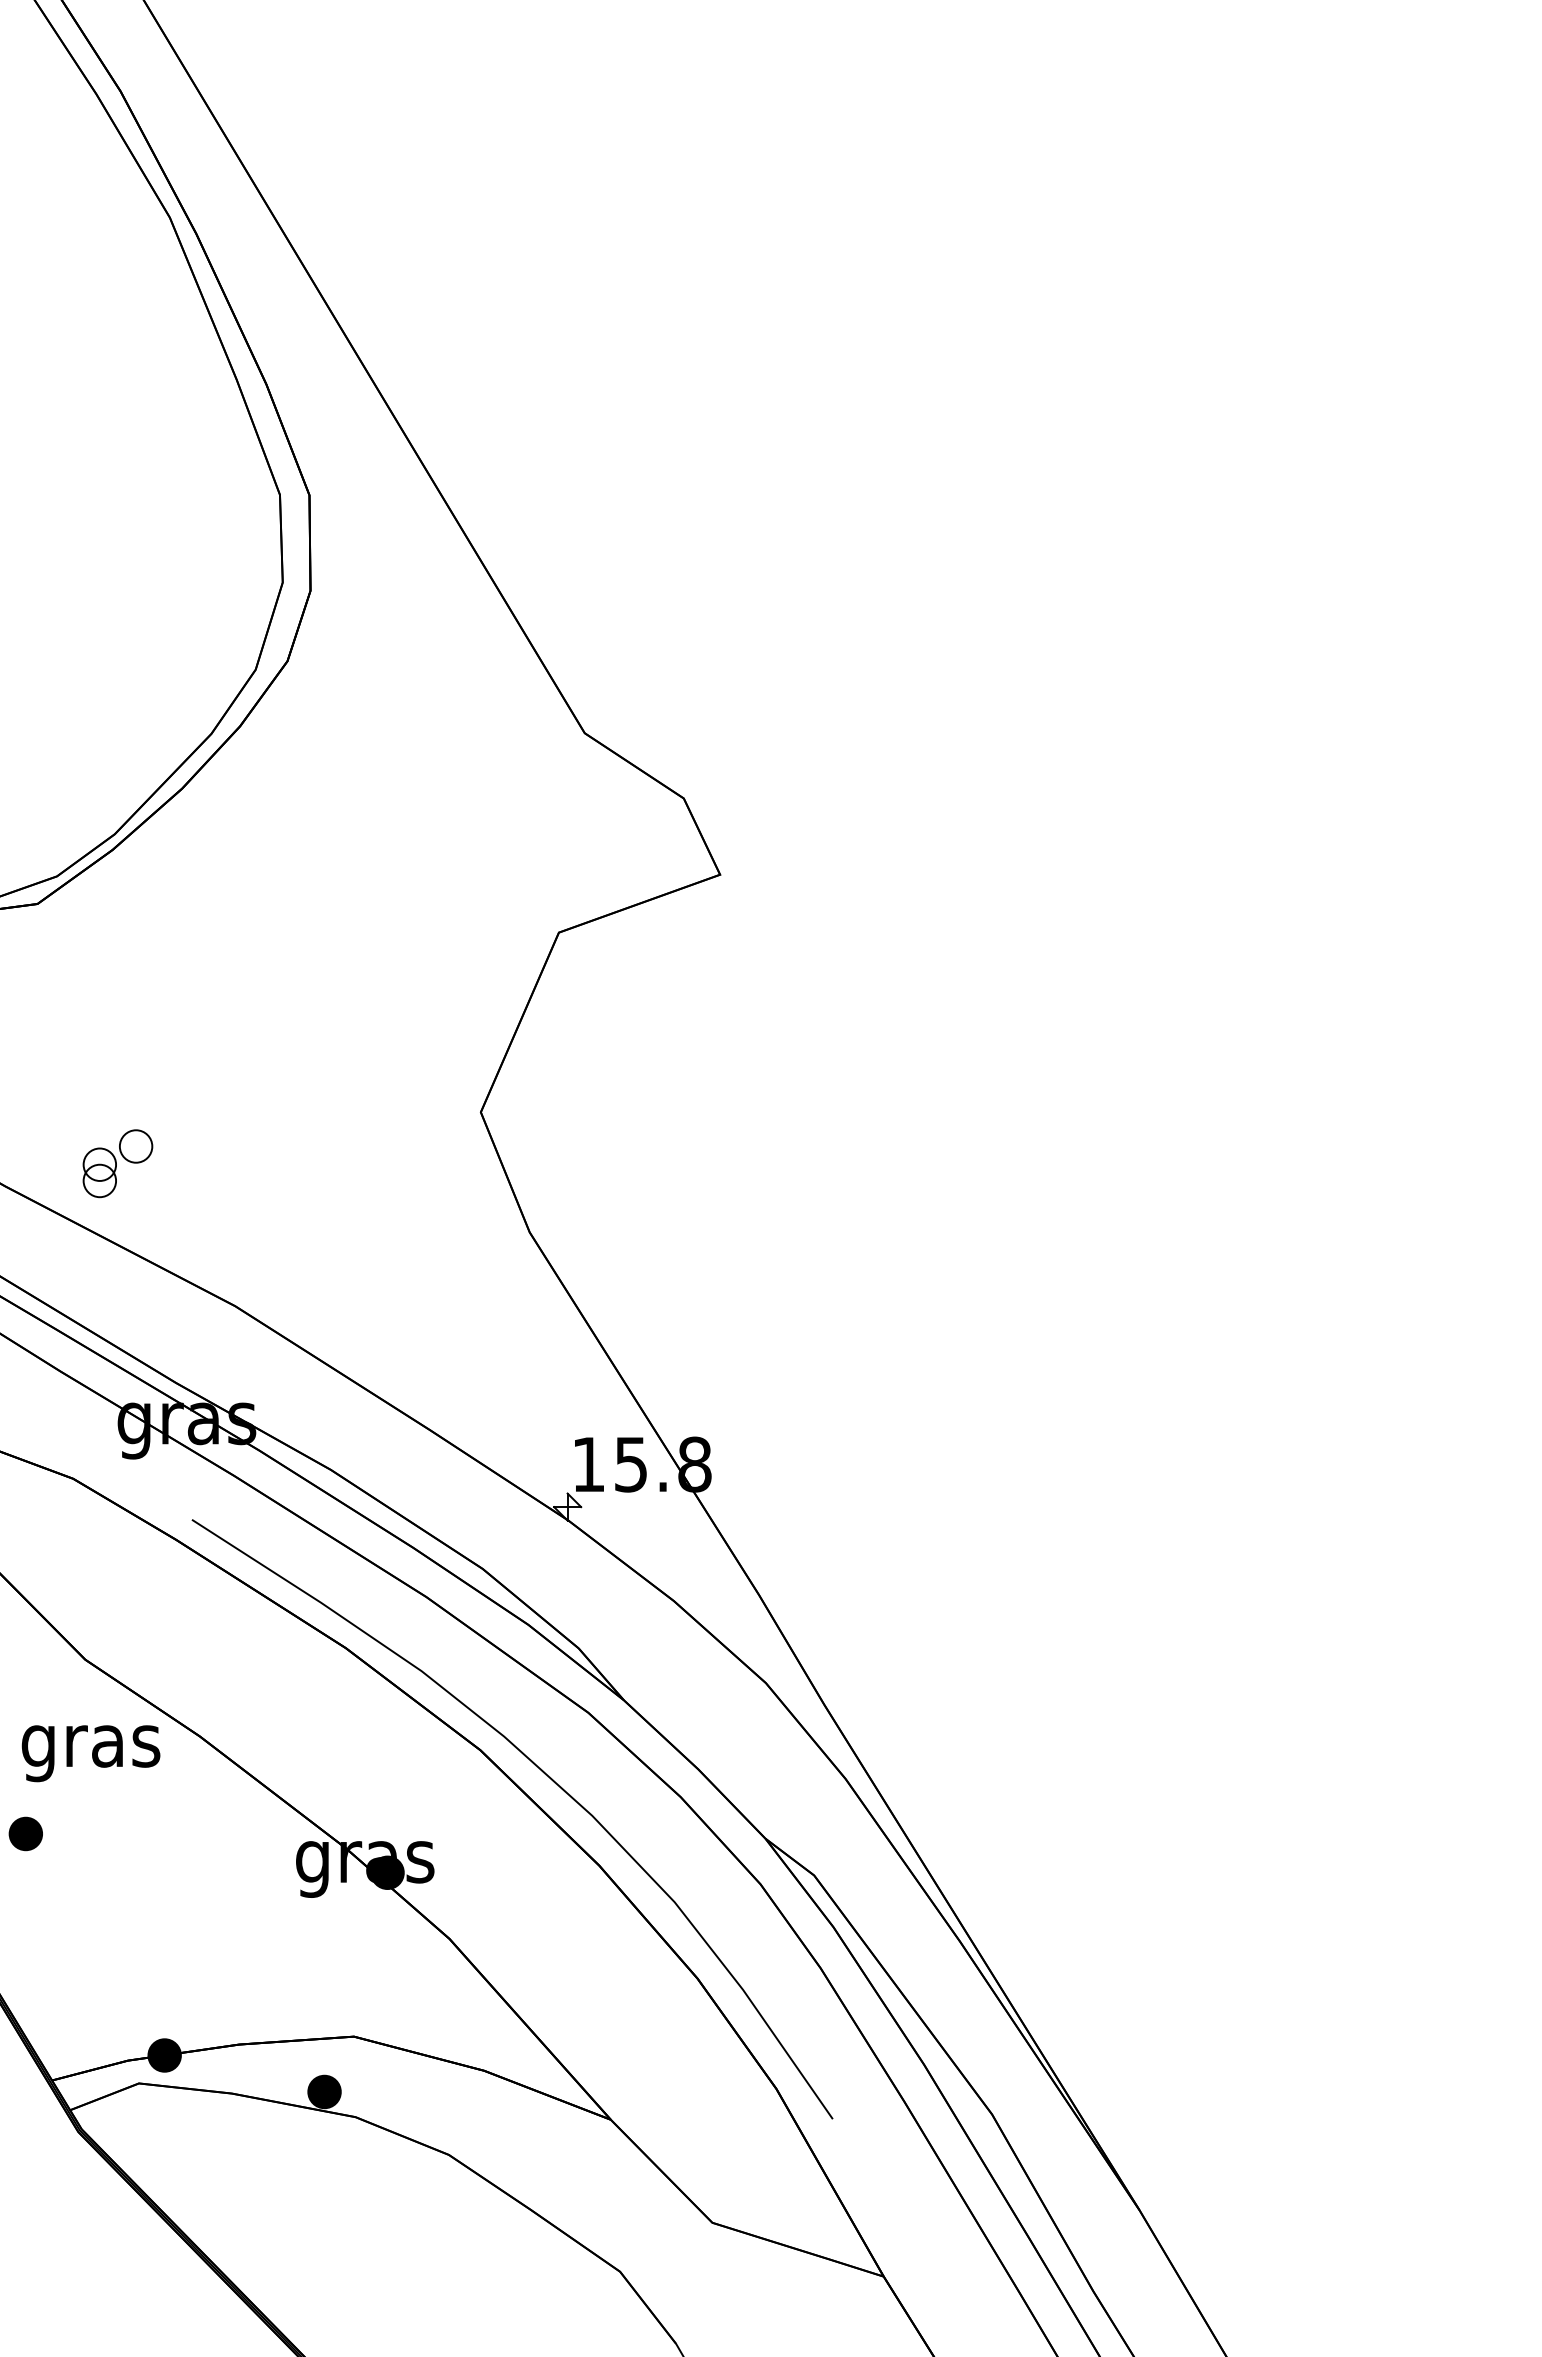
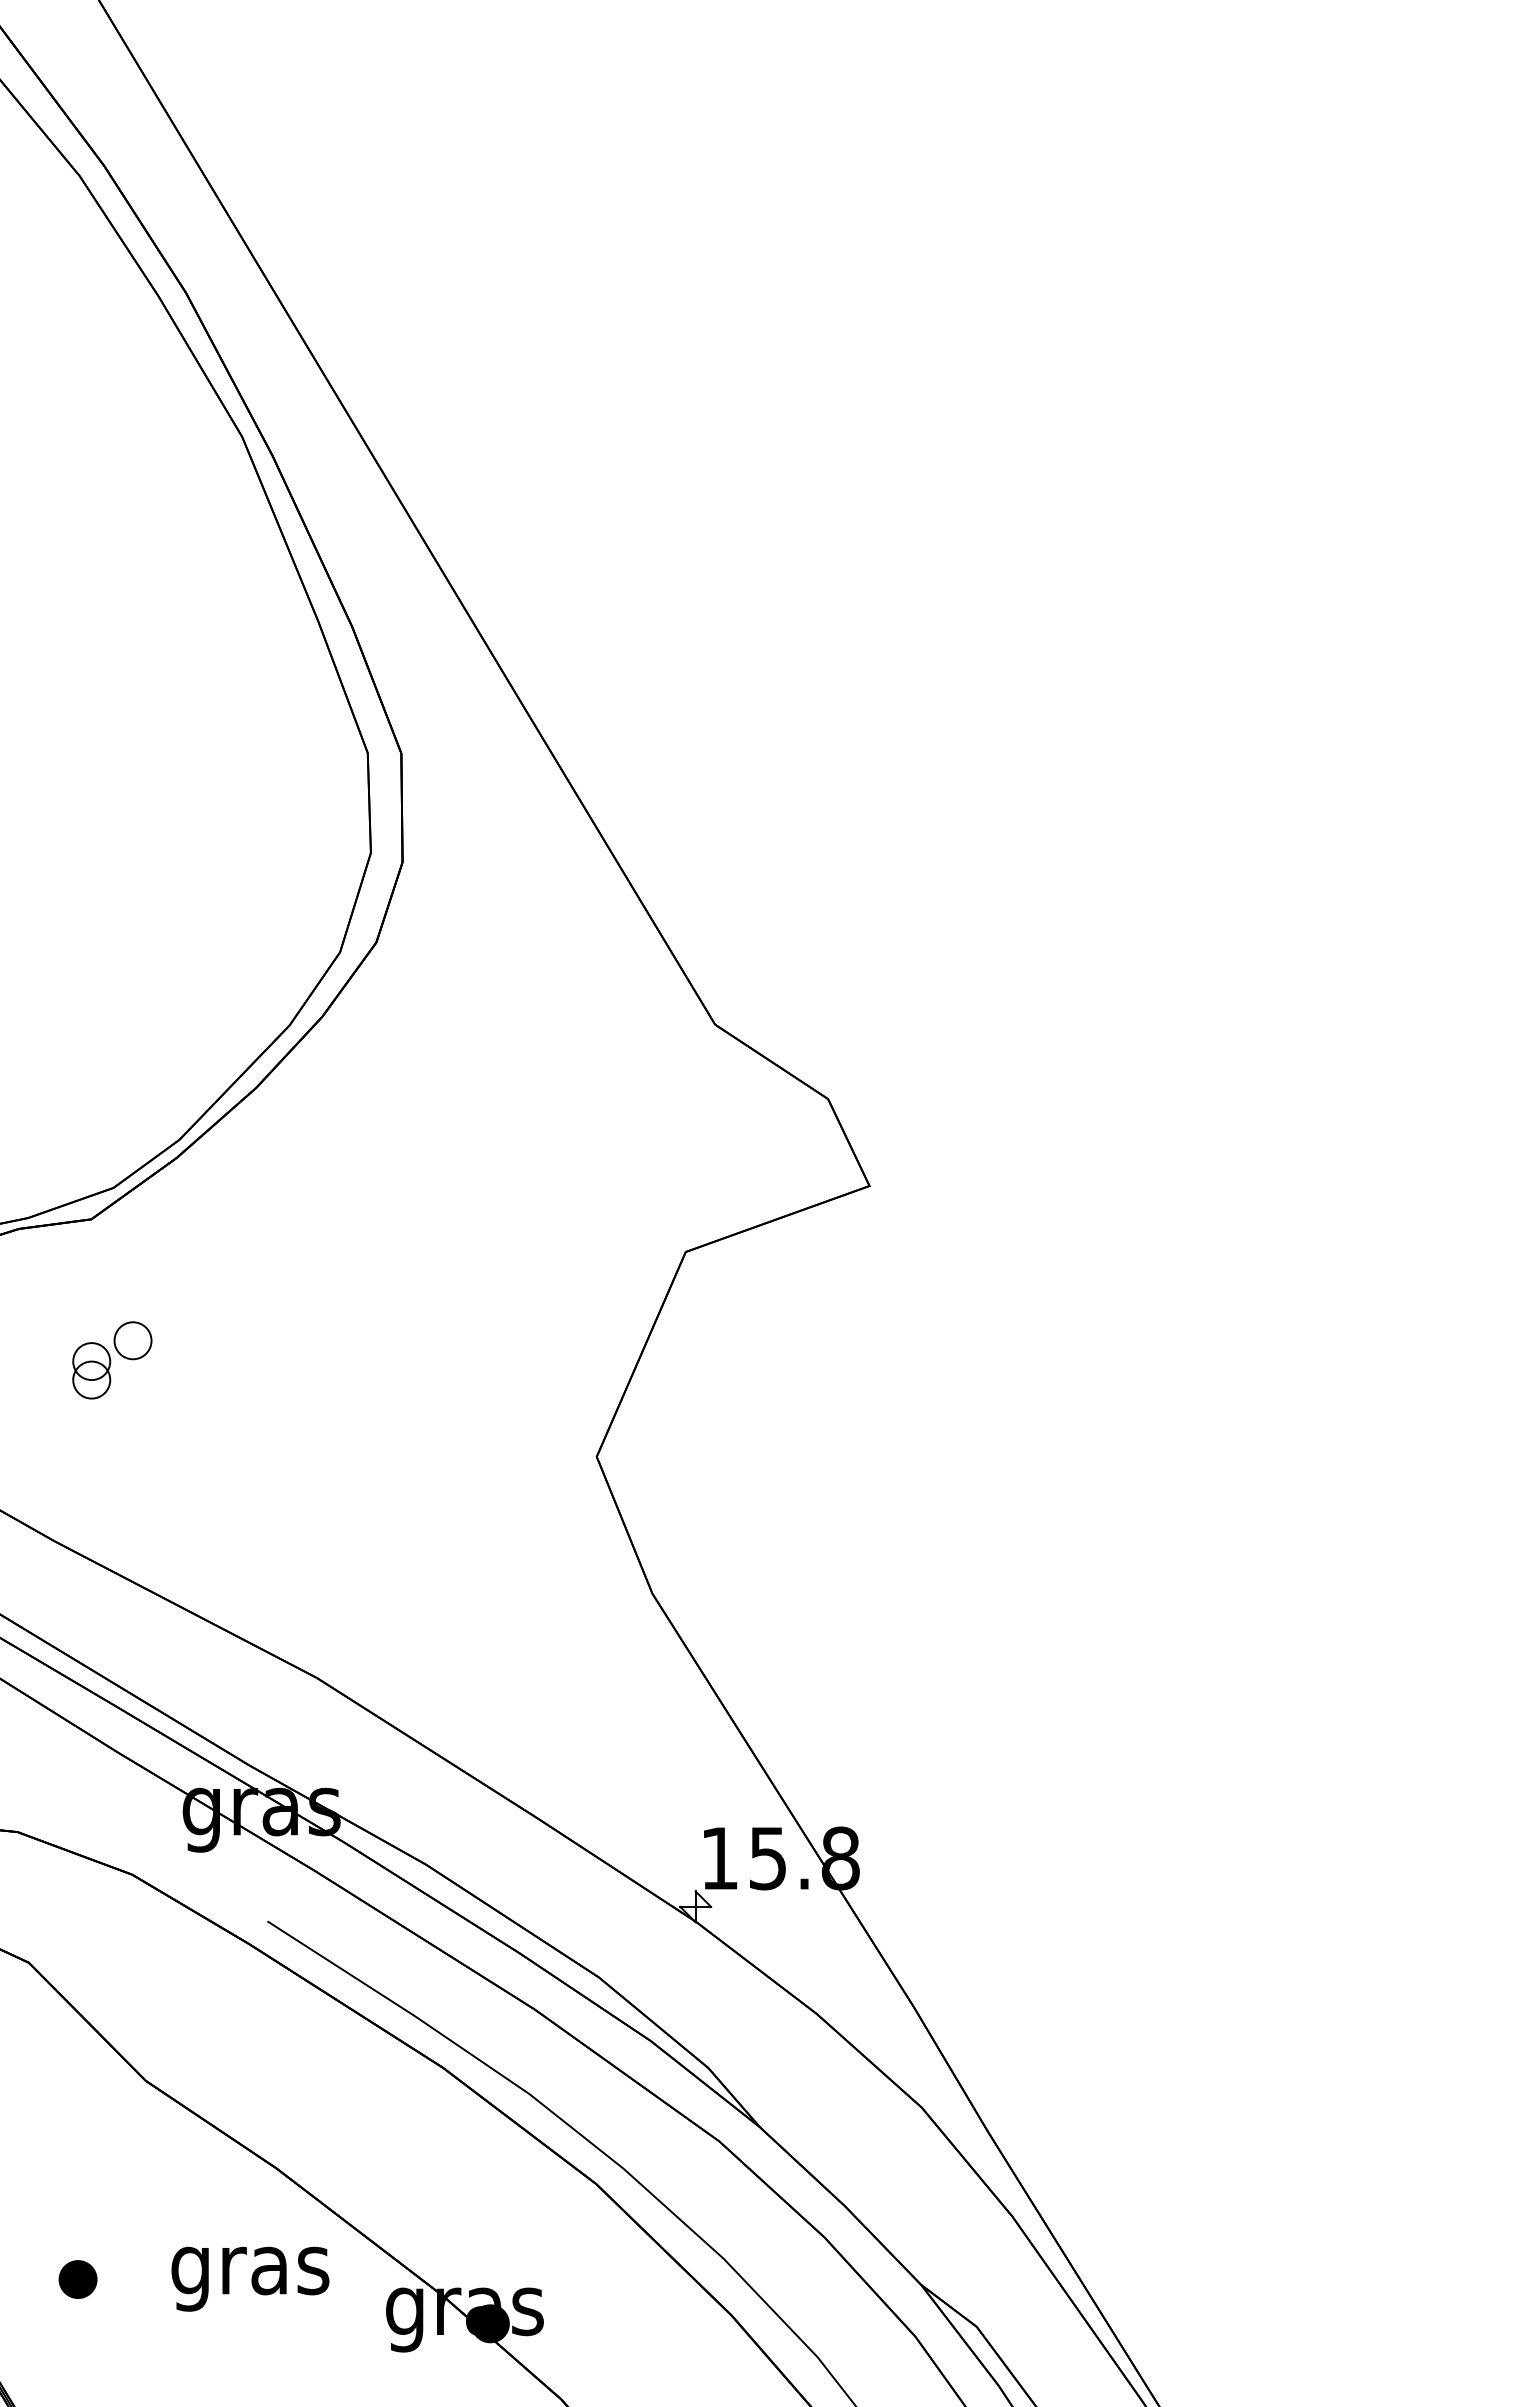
part: (117, 1163) -> (111, 1360), moved
text: (90, 1753) -> (249, 2278), moved

